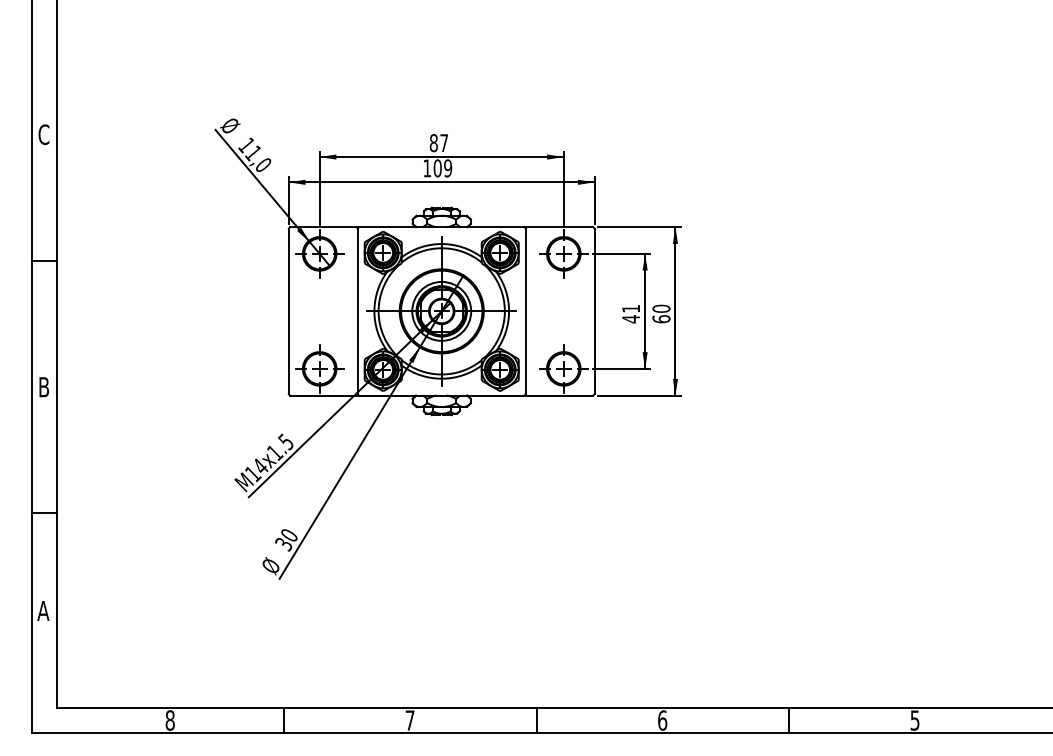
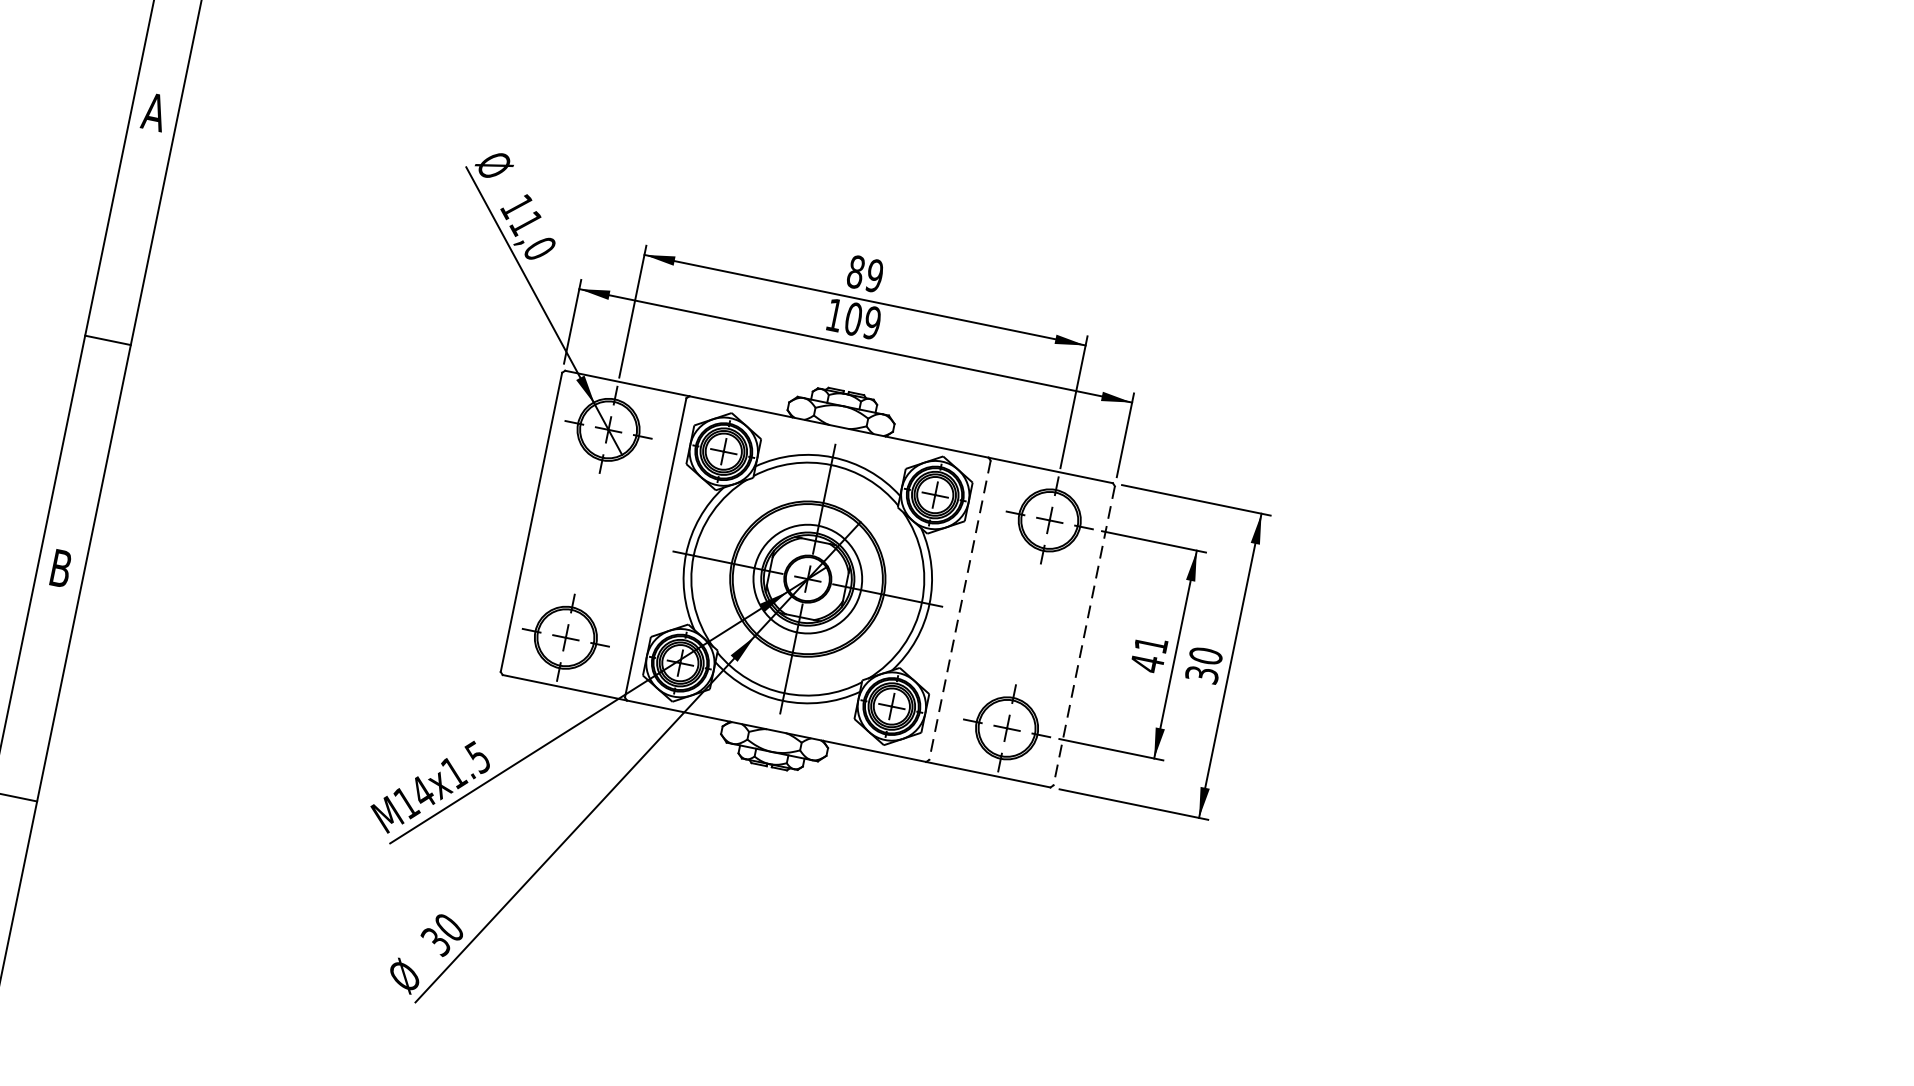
text: (43, 134) -> (153, 111), C -> A
text: (444, 143) -> (875, 276), 87 -> 89
line: (525, 311) -> (959, 610), solid -> dashed
line: (594, 311) -> (1083, 635), solid -> dashed
text: (661, 319) -> (1202, 675), 60 -> 30

